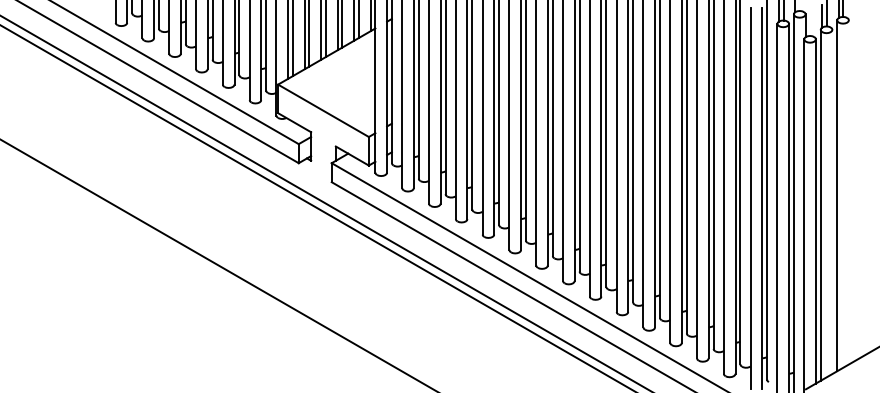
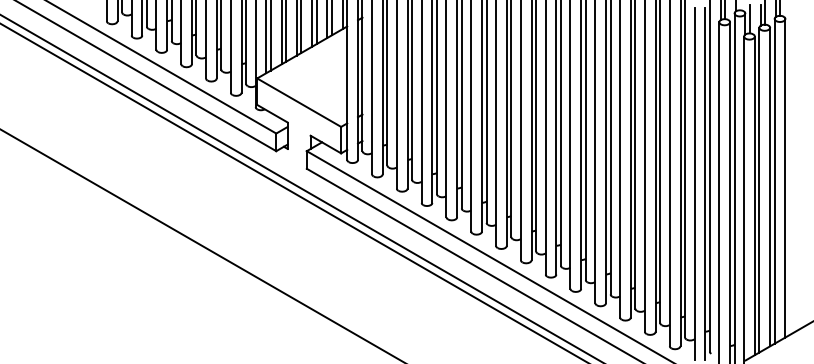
line: (810, 19) -> (749, 18), added
line: (848, 191) -> (785, 177), added
line: (832, 201) -> (770, 186), added

